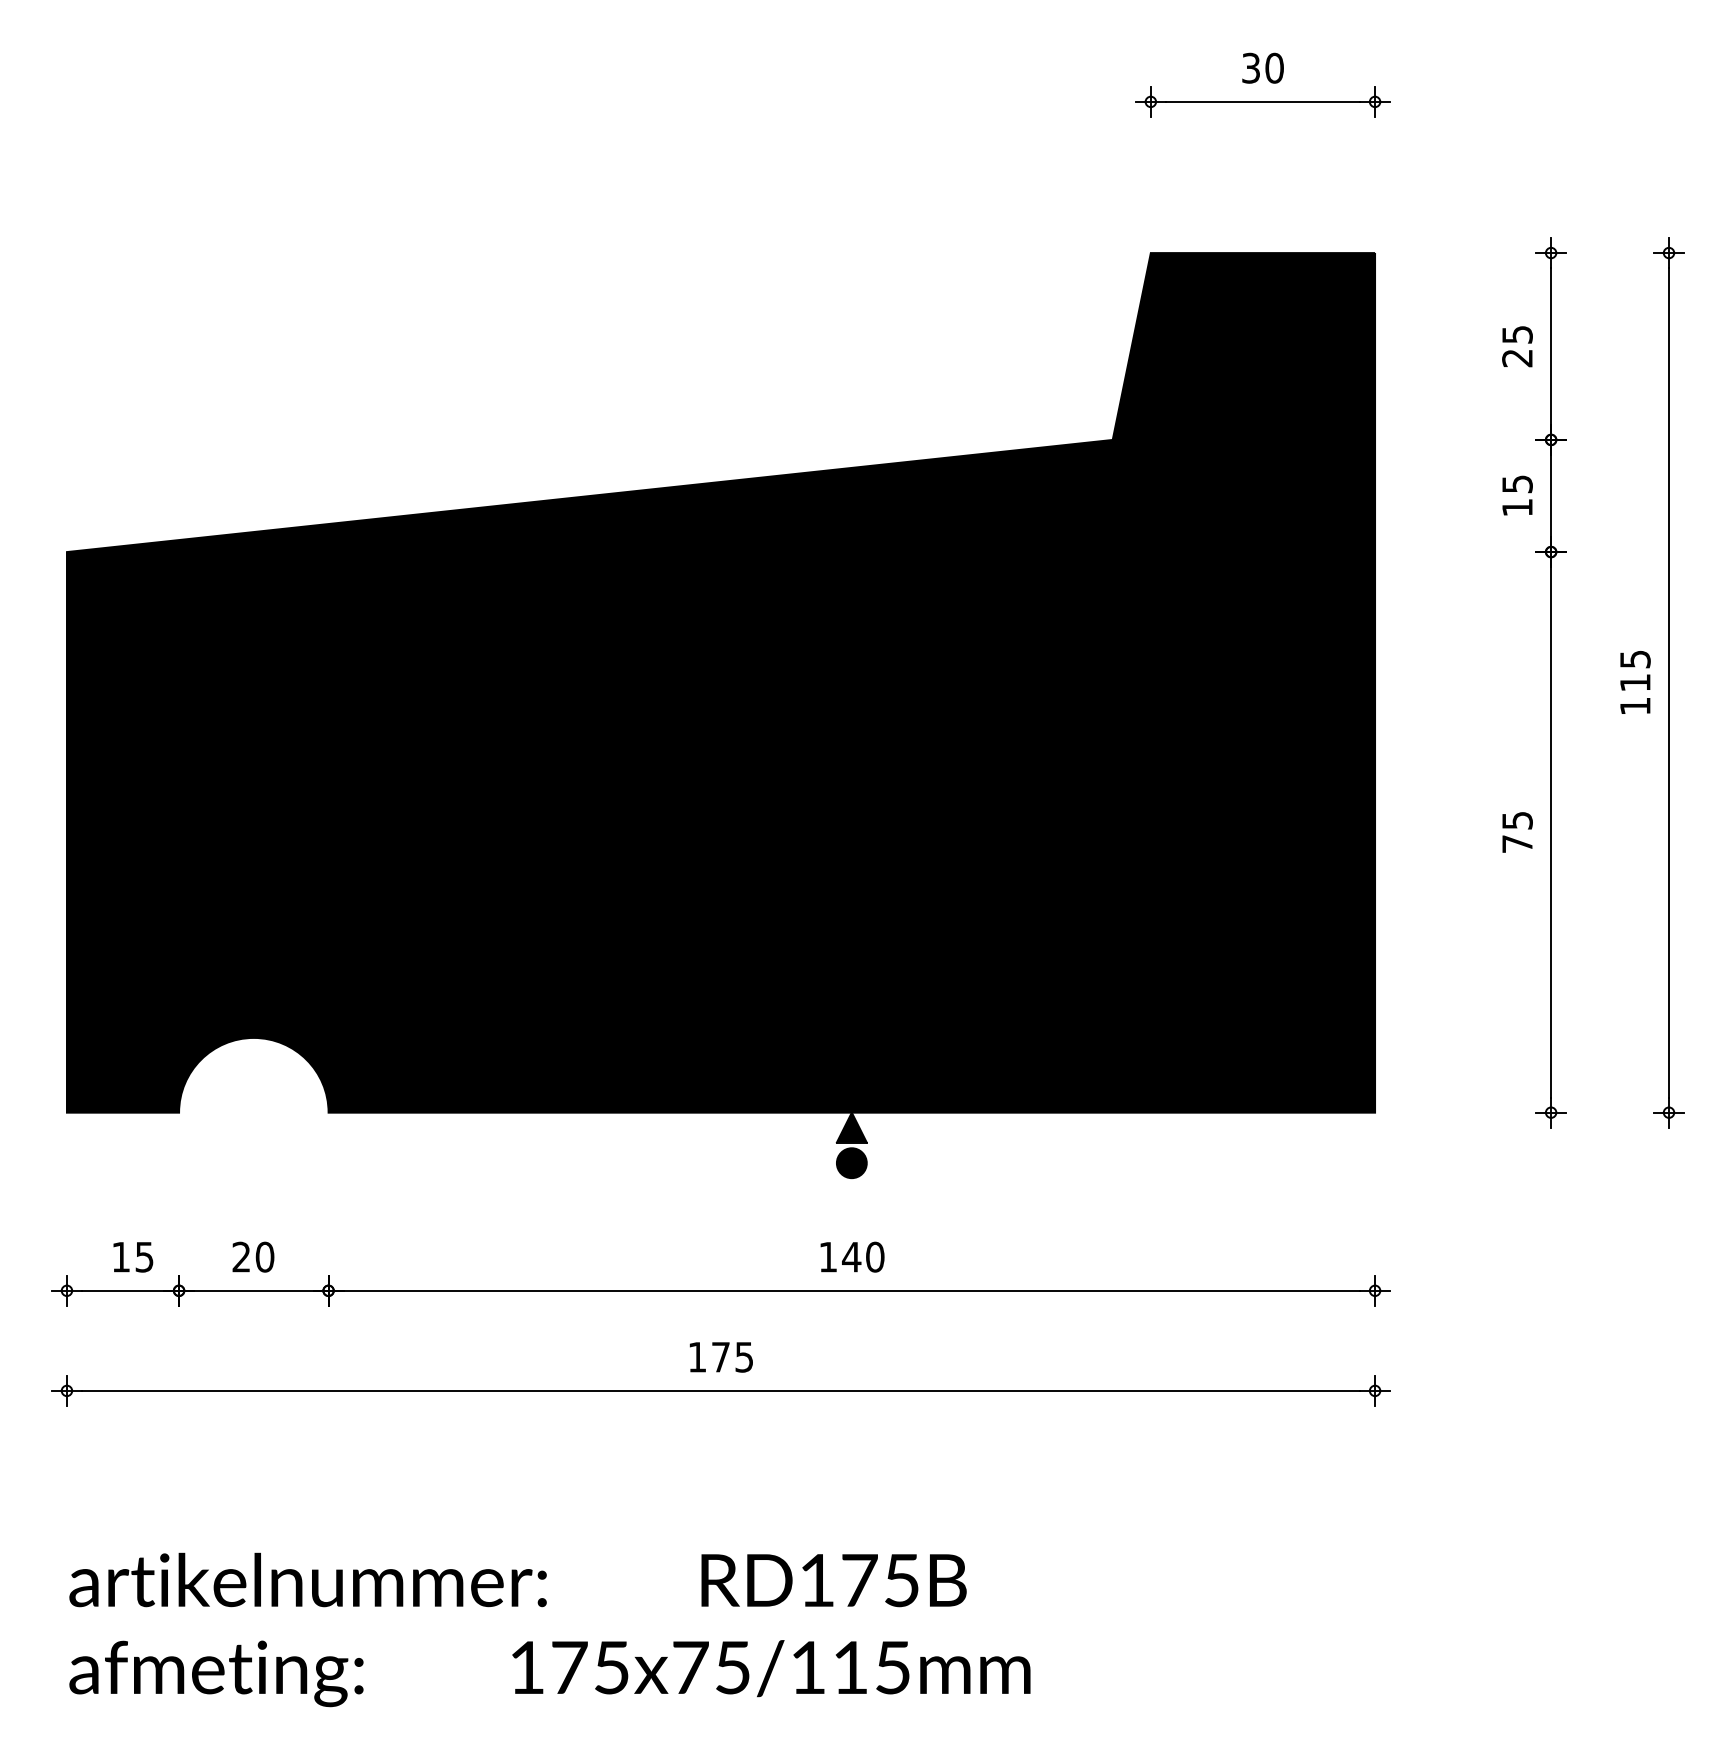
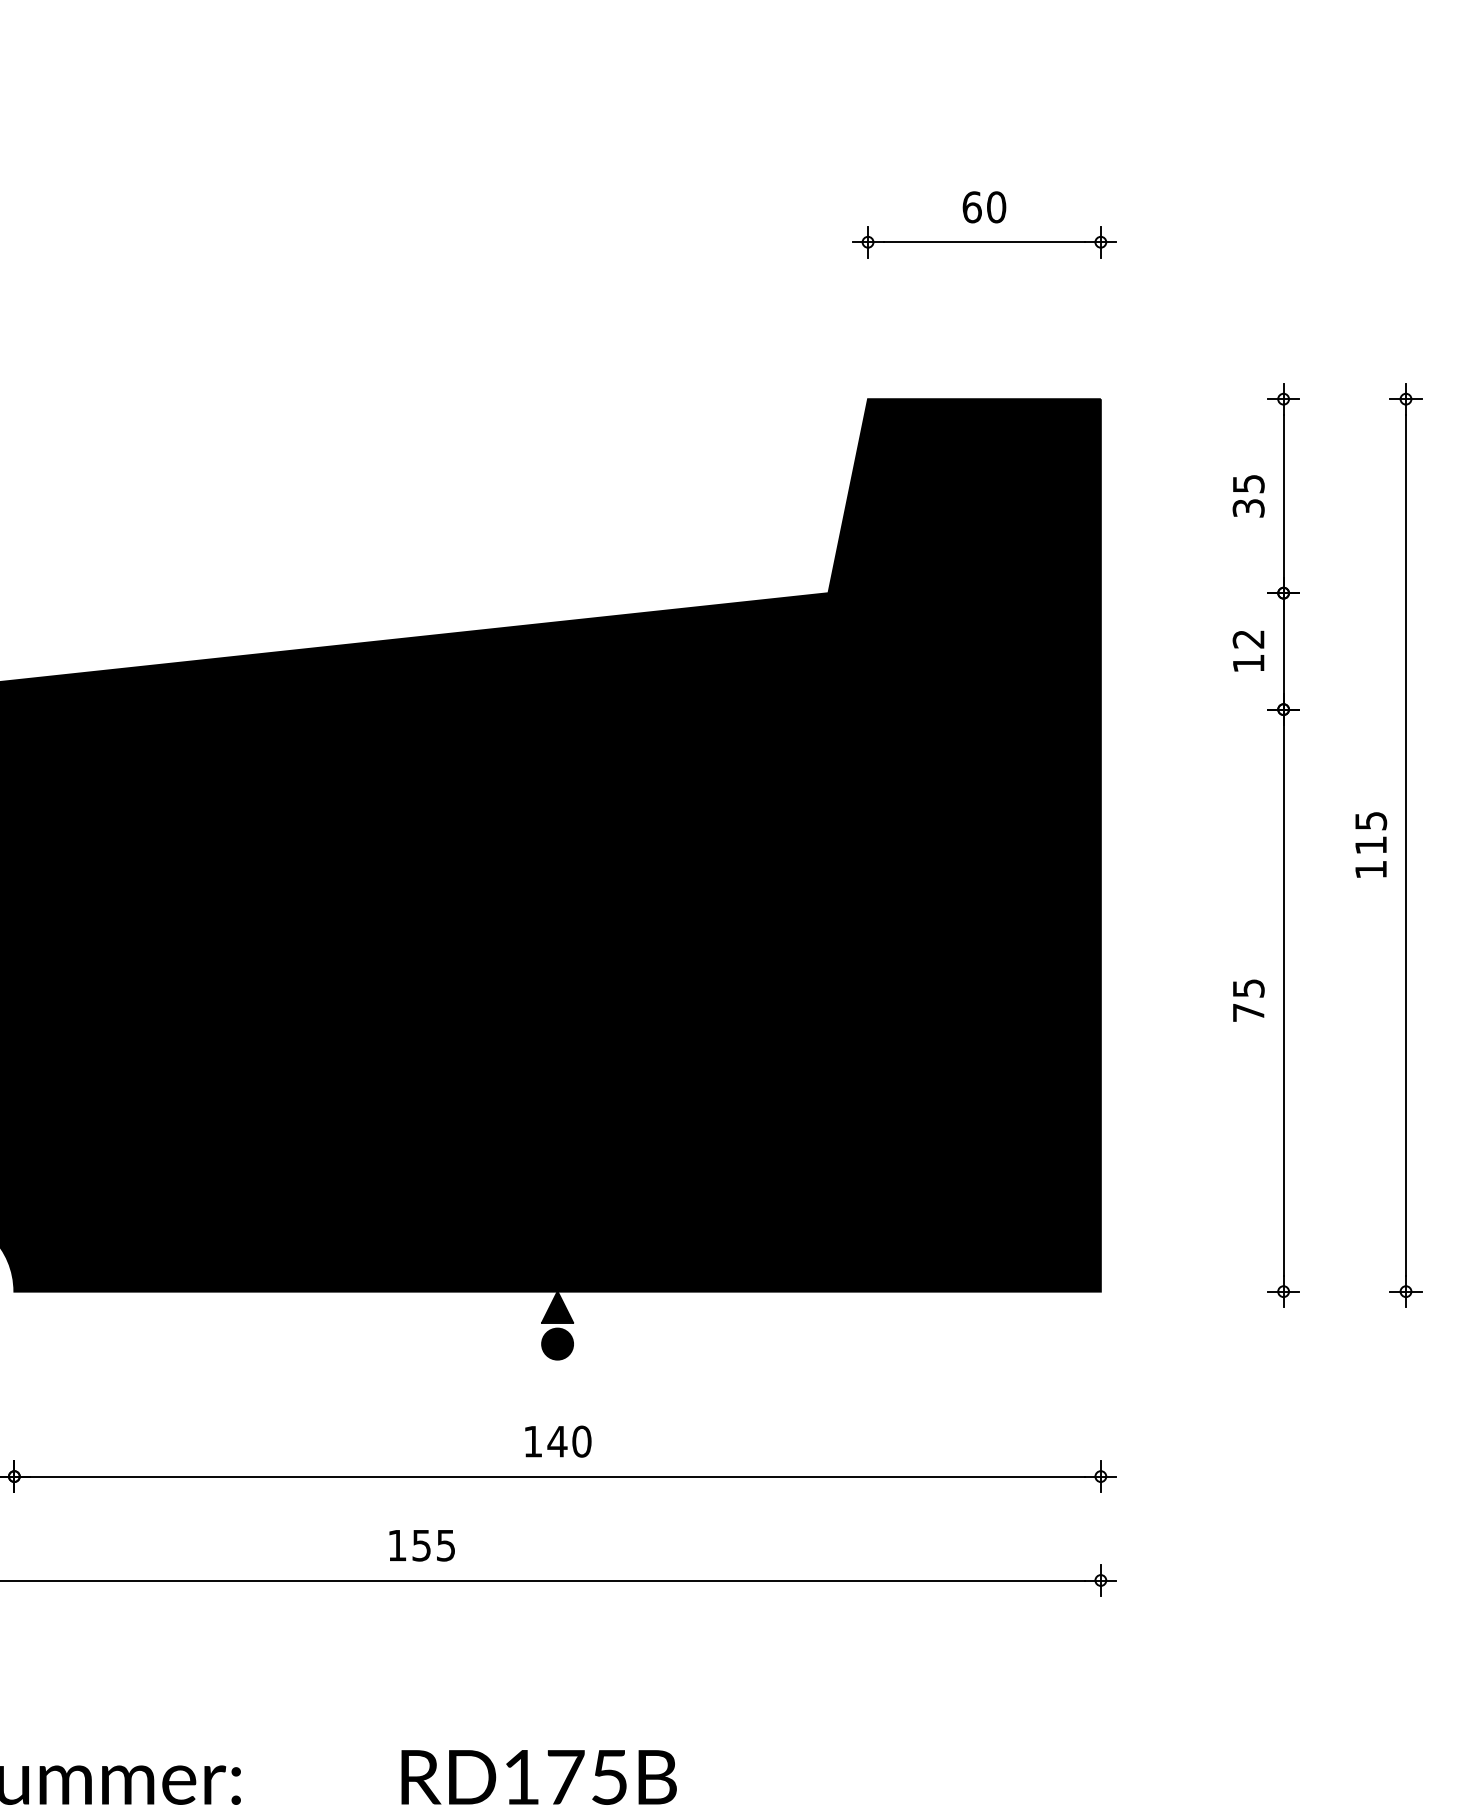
text: (1251, 67) -> (972, 206), 30 -> 60
text: (1517, 358) -> (1248, 508), 25 -> 35
text: (1517, 484) -> (1248, 639), 15 -> 12
text: (720, 1357) -> (421, 1545), 175 -> 155

